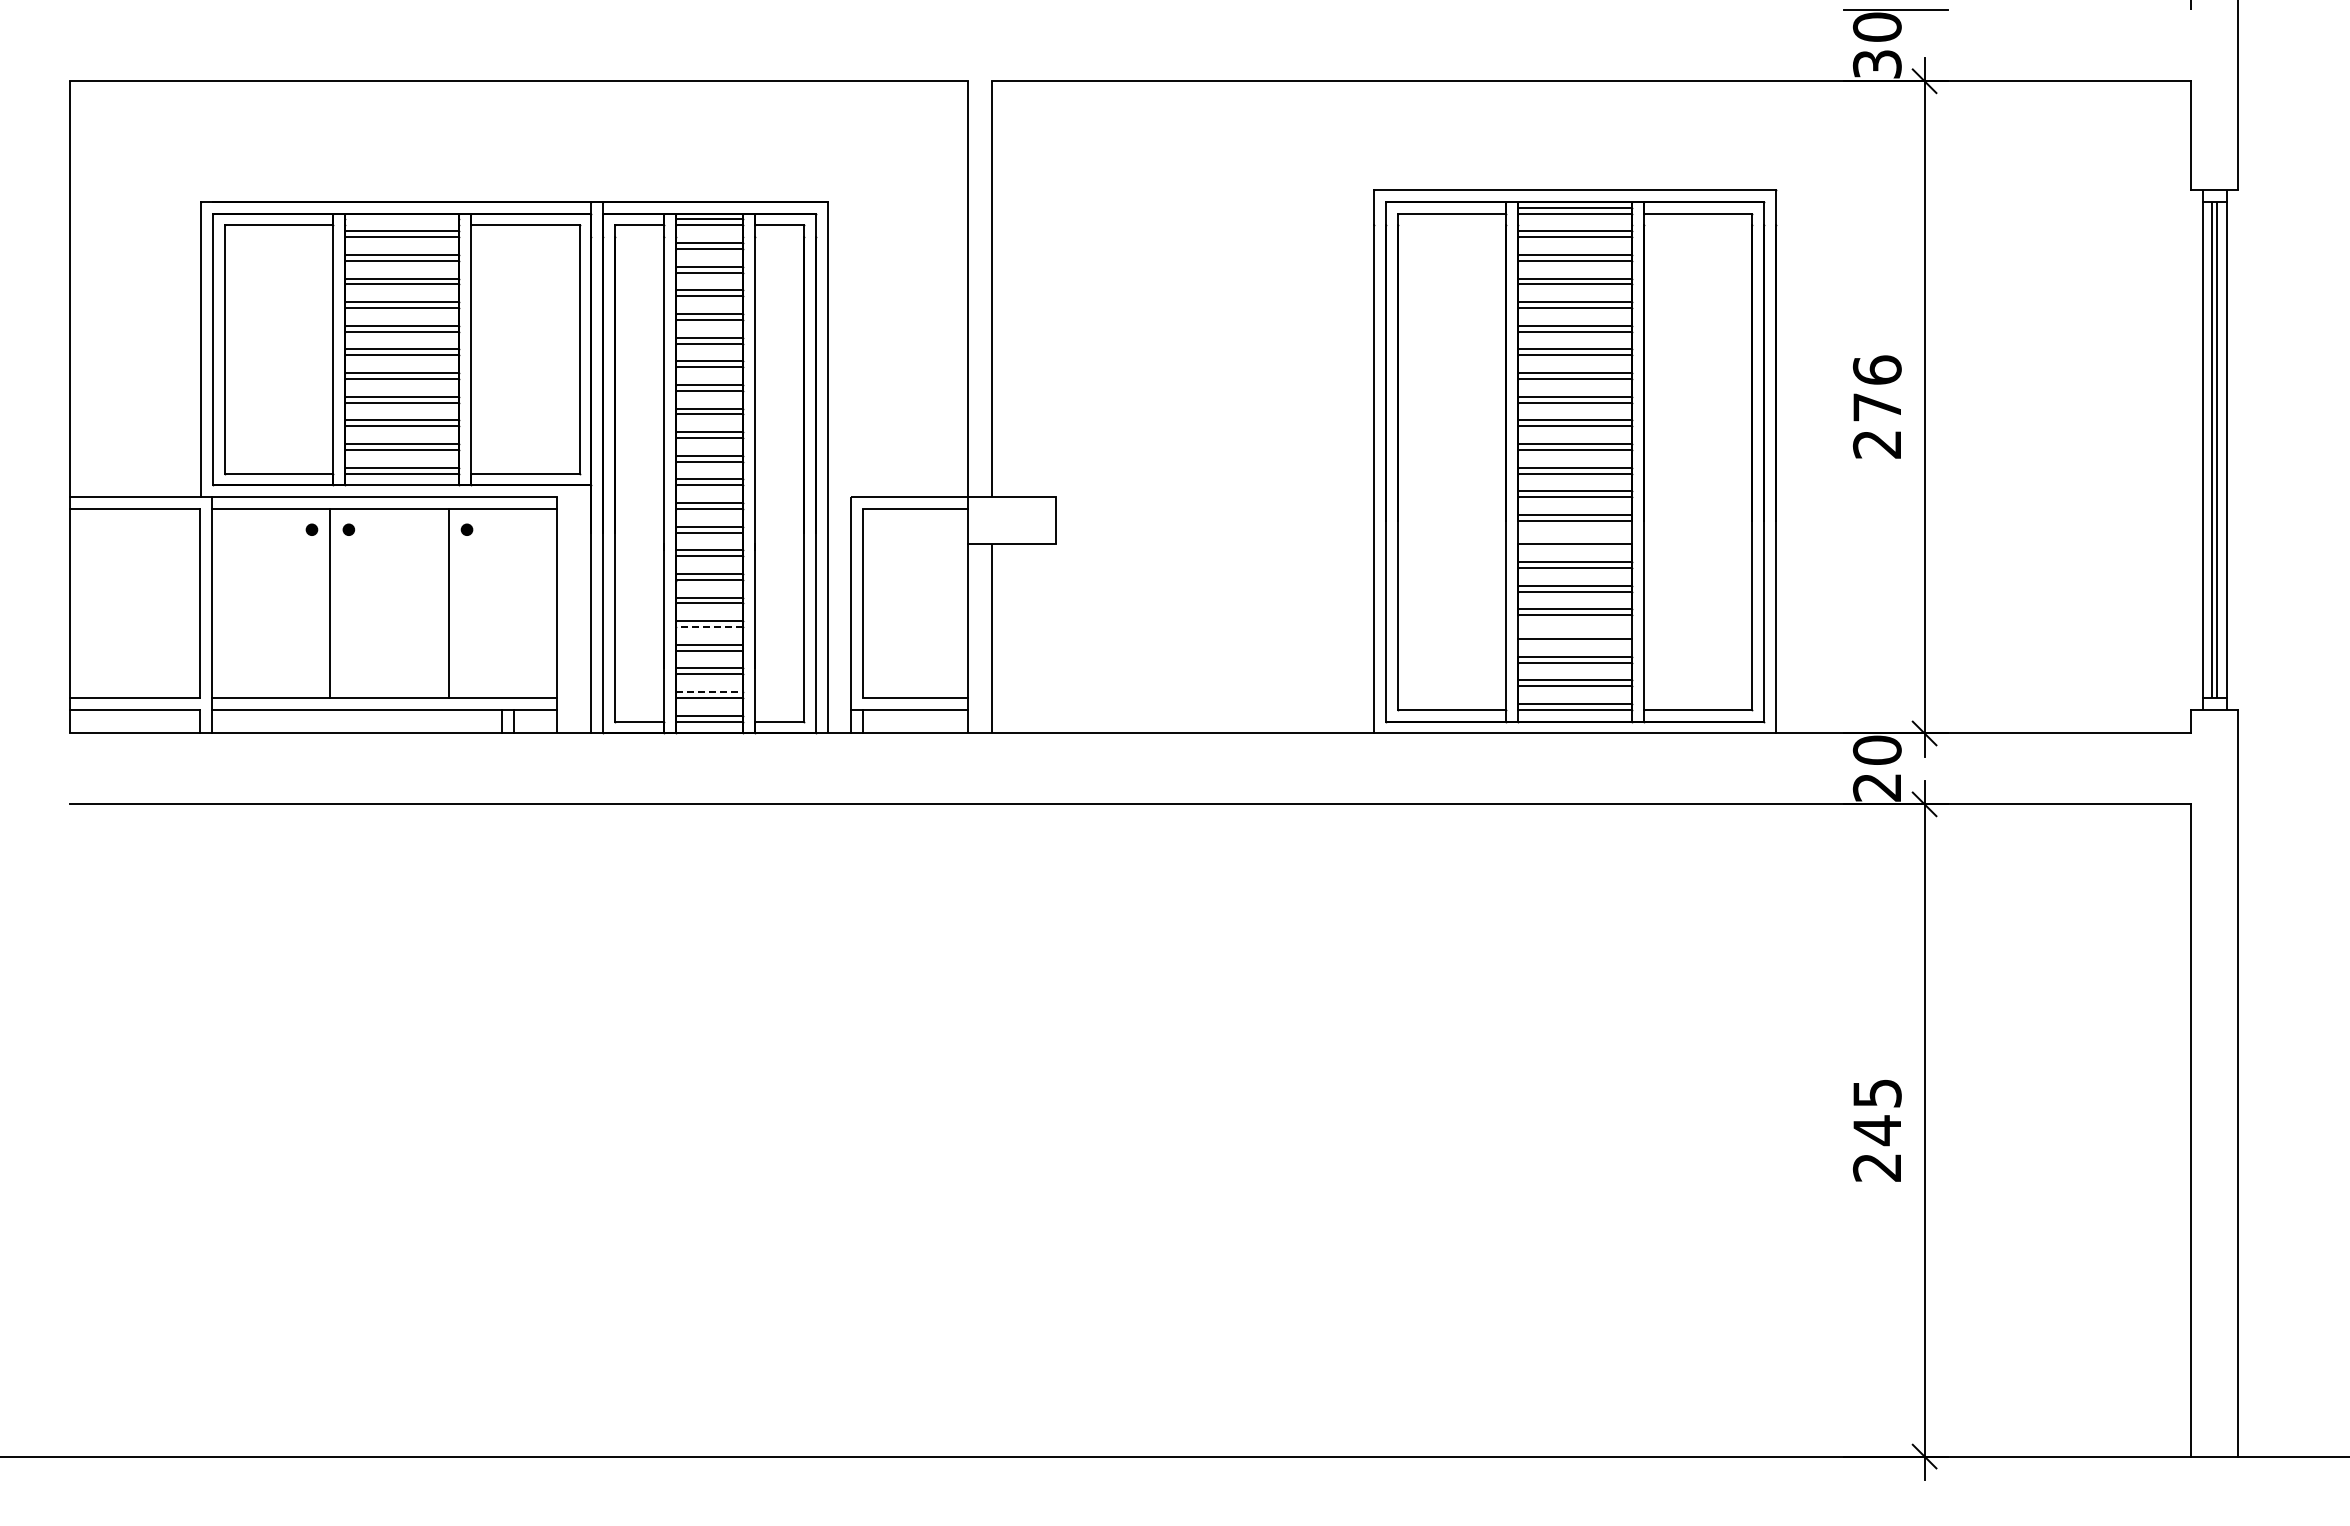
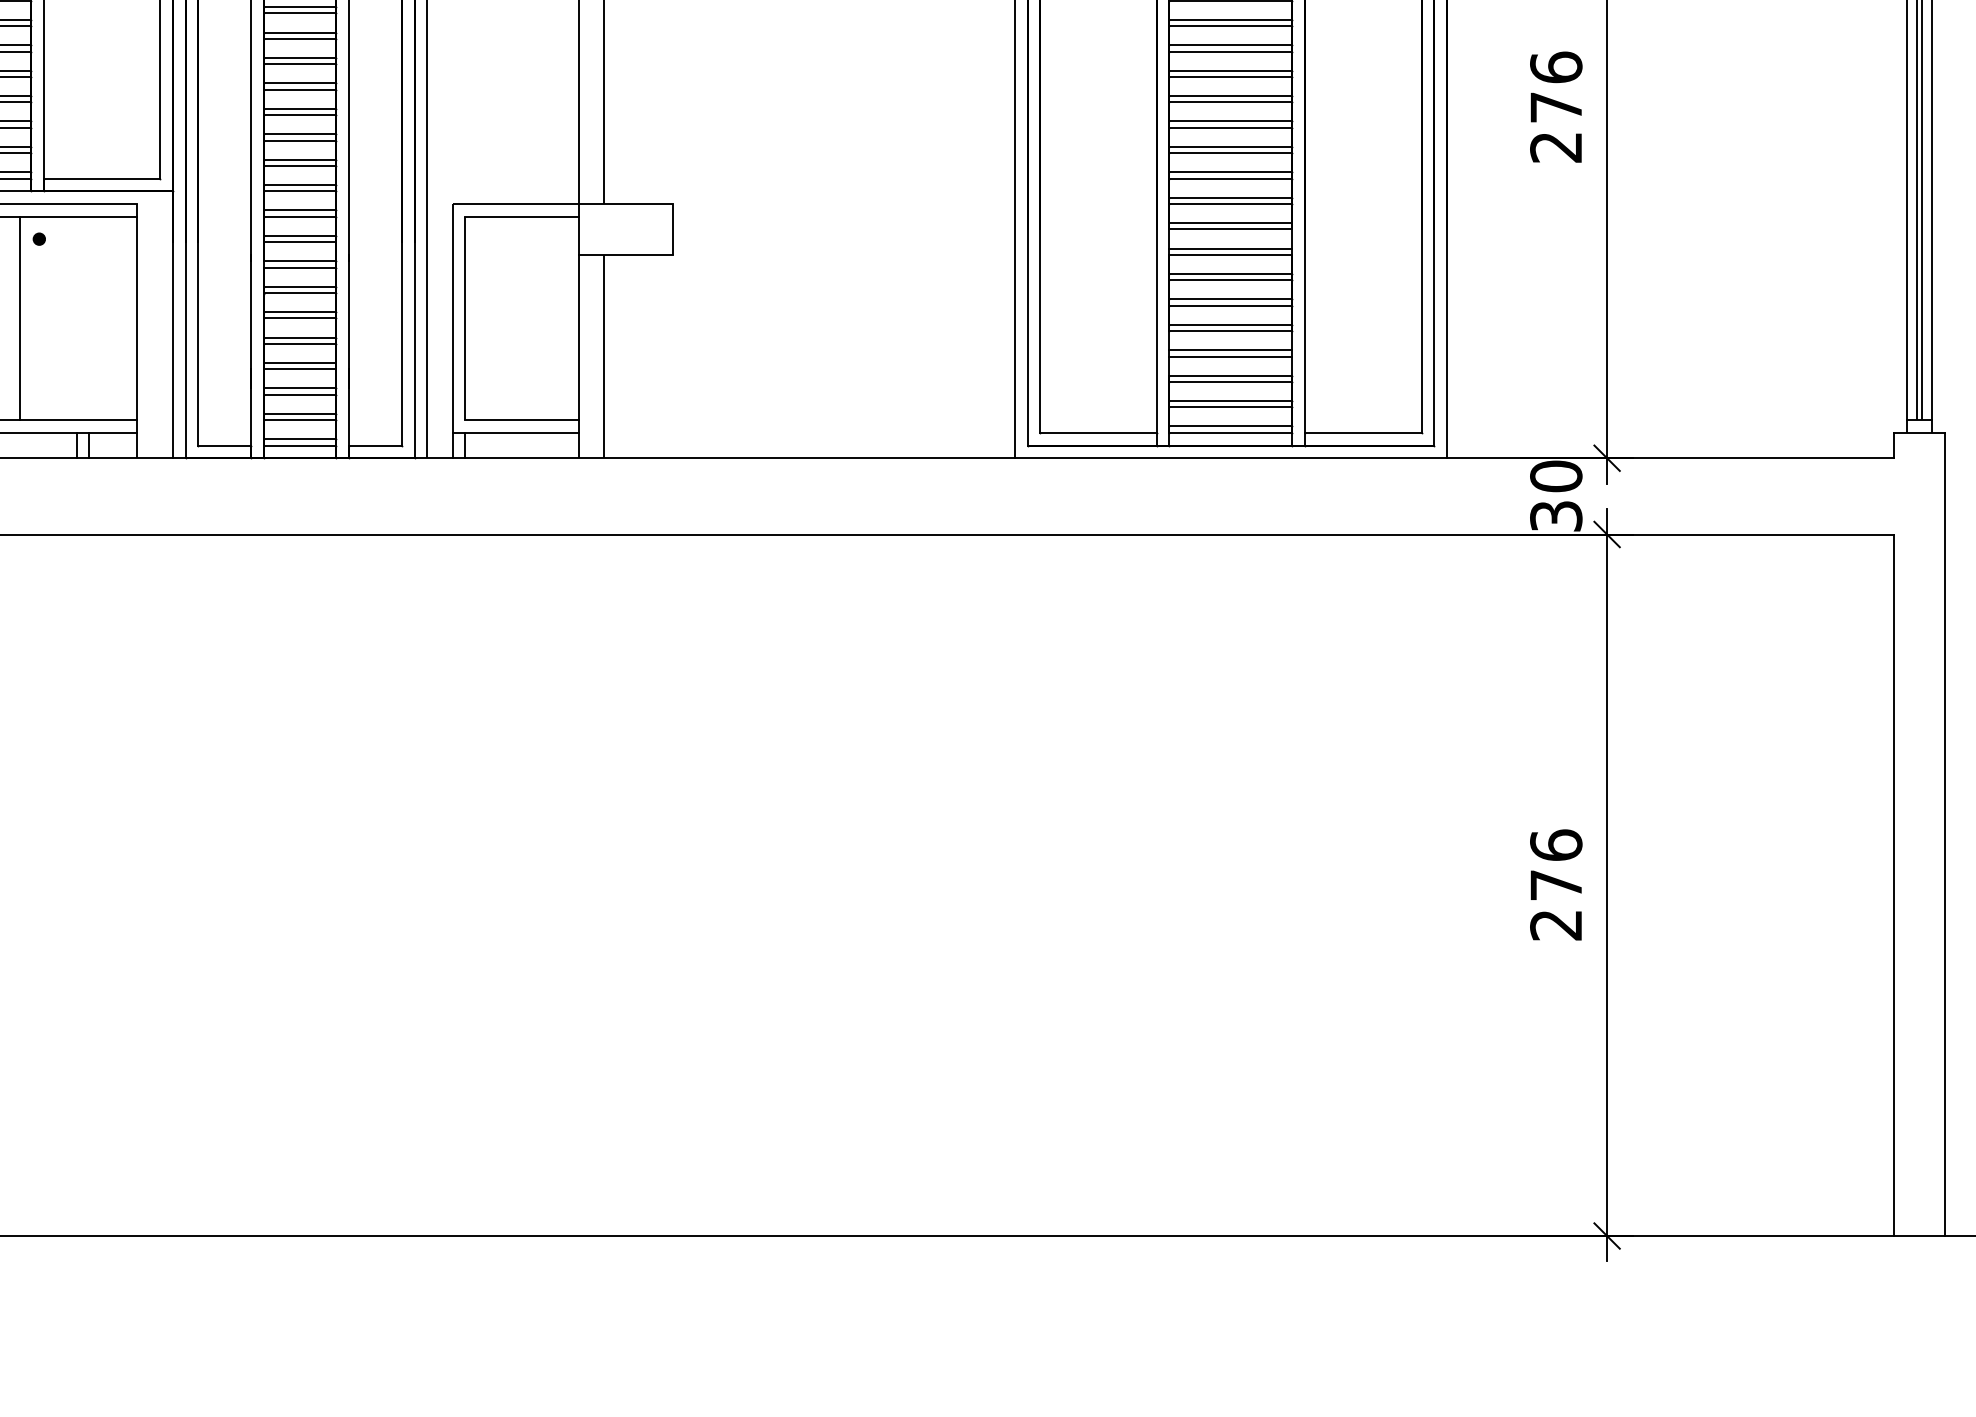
line: (1574, 538) -> (1230, 248), added
line: (708, 627) -> (299, 344), dashed -> solid
line: (1574, 633) -> (1230, 350), added
line: (709, 692) -> (300, 414), dashed -> solid
text: (1877, 787) -> (1556, 516), 20 -> 30
text: (1876, 1112) -> (1555, 865), 245 -> 276

